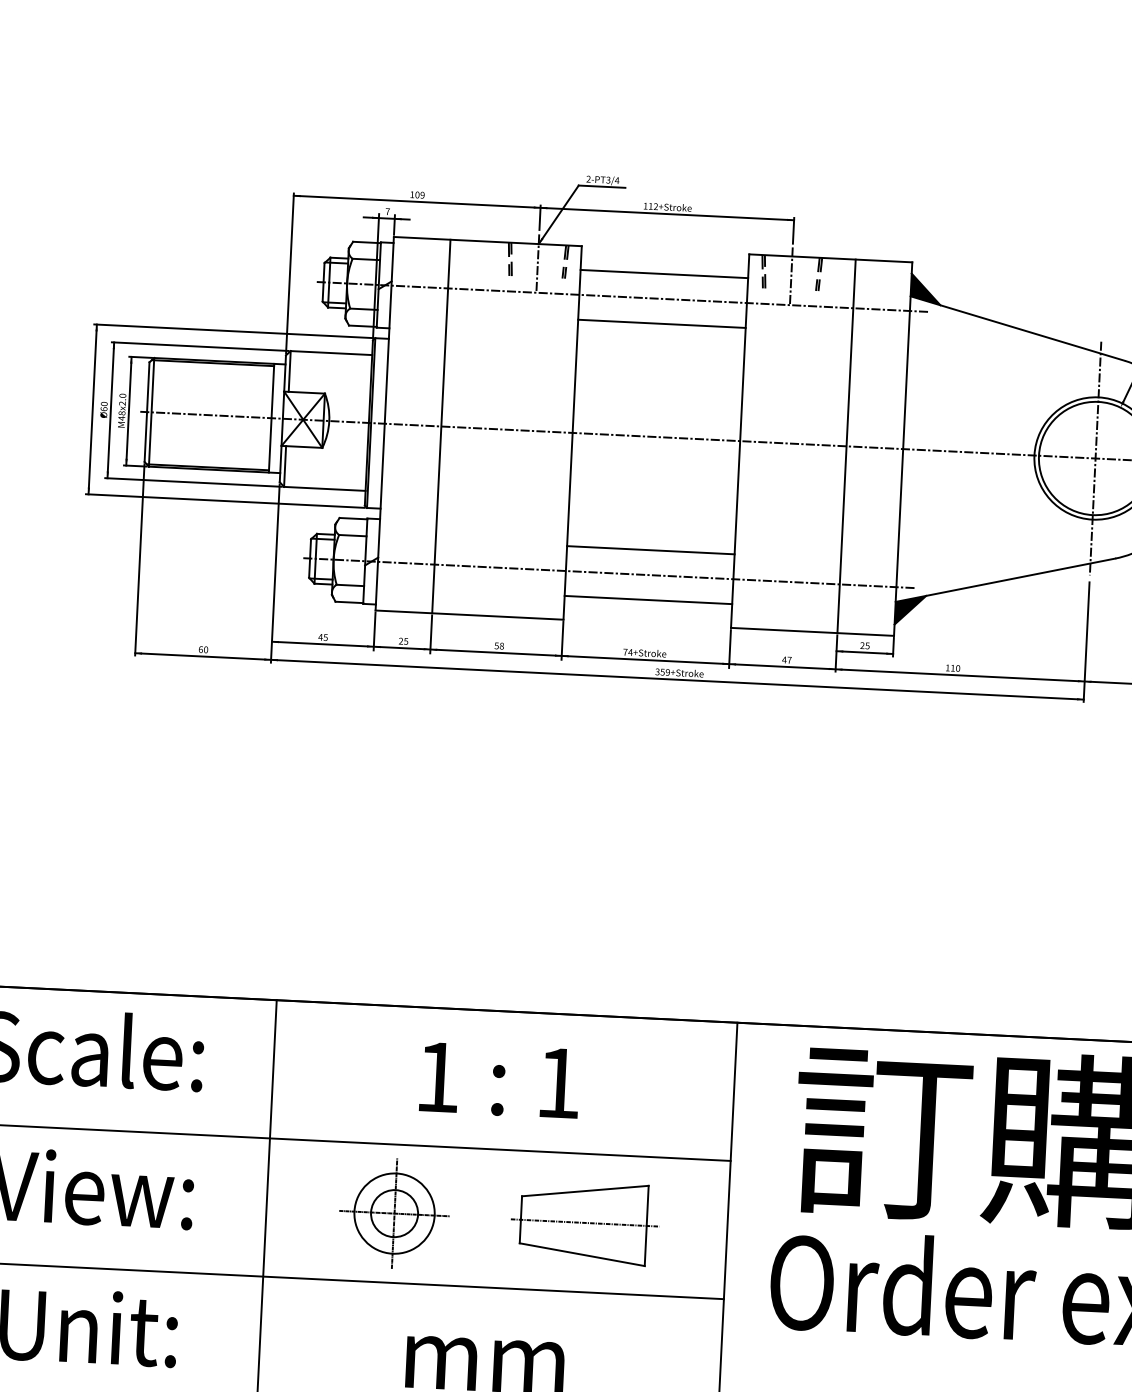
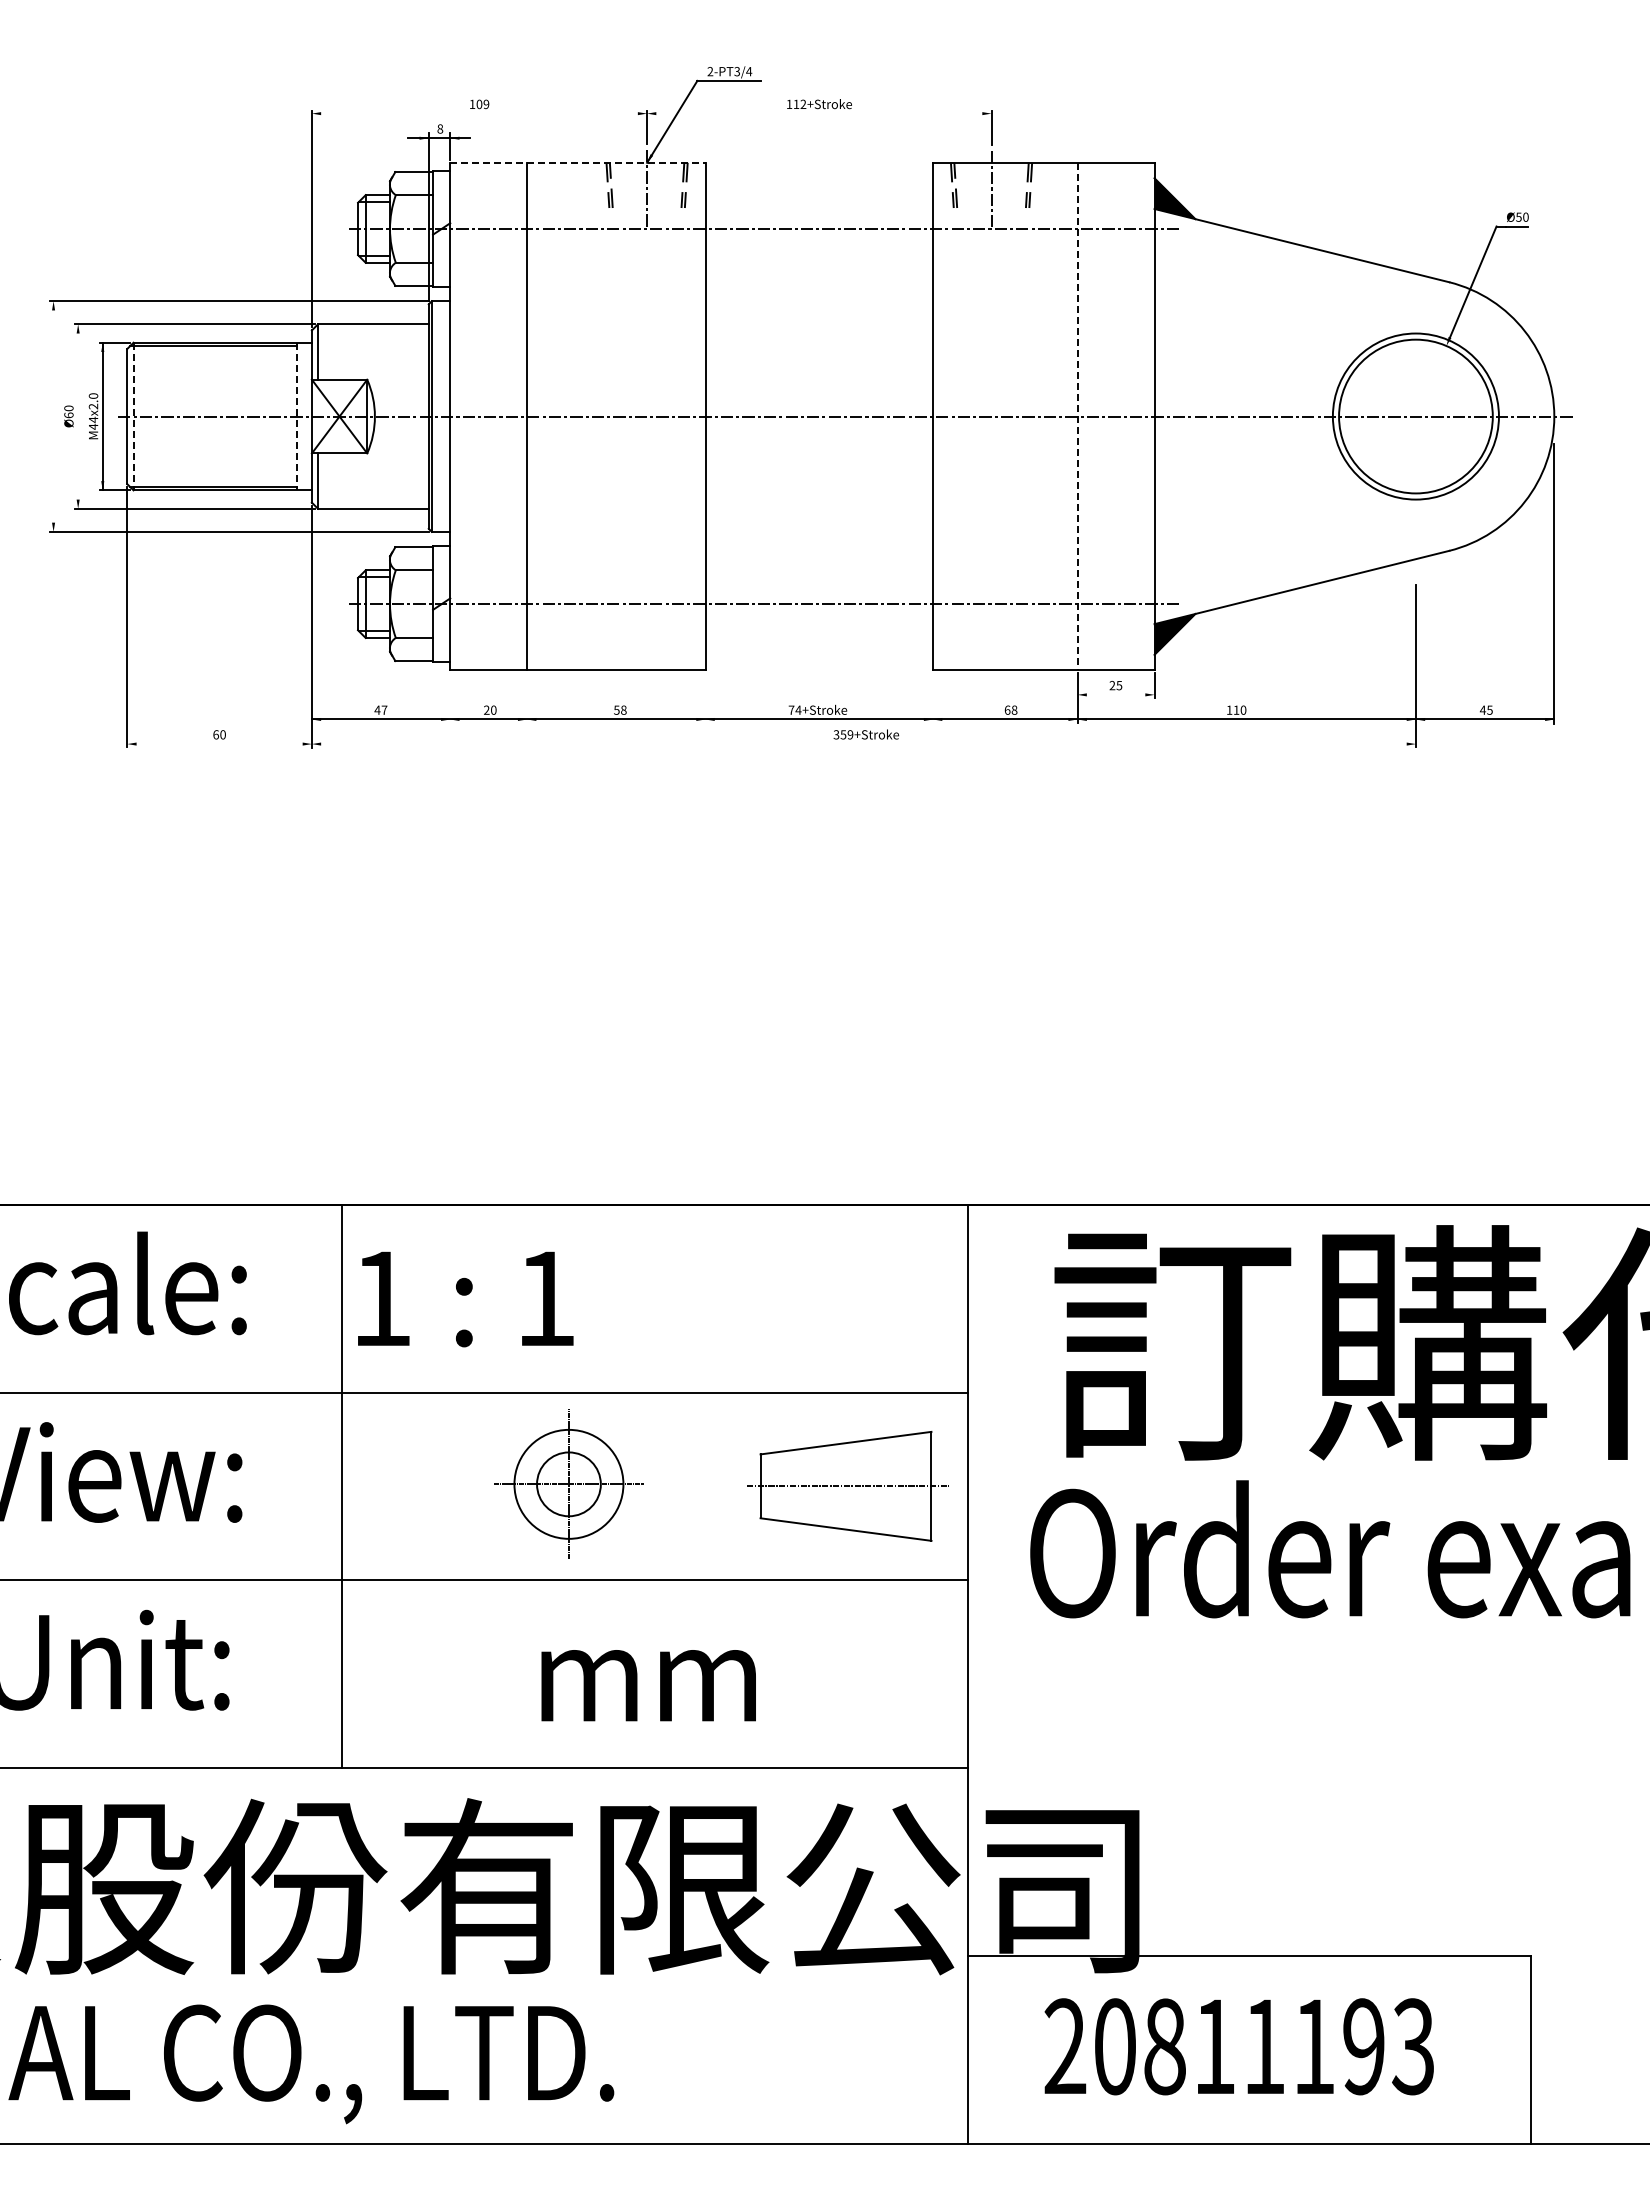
line: (543, 207) -> (651, 113), removed
text: (387, 211) -> (440, 128), 7 -> 8
line: (487, 241) -> (577, 162), solid -> dashed
line: (664, 274) -> (819, 195), removed
line: (662, 323) -> (819, 262), removed
line: (92, 409) -> (53, 416), removed
line: (111, 410) -> (78, 416), removed
line: (151, 412) -> (133, 416), solid -> dashed
text: (122, 413) -> (93, 419), M48x2.0 -> M44x2.0
line: (271, 418) -> (296, 416), solid -> dashed
line: (846, 446) -> (1077, 416), solid -> dashed
line: (1095, 458) -> (1415, 416), removed
line: (650, 550) -> (819, 570), removed
line: (648, 599) -> (819, 637), removed
line: (374, 631) -> (450, 698), removed
line: (431, 634) -> (527, 698), removed
text: (325, 637) -> (384, 709), 45 -> 47
text: (406, 640) -> (493, 709), 25 -> 20
line: (562, 640) -> (705, 698), removed
line: (730, 648) -> (933, 698), removed
line: (864, 652) -> (1115, 694), removed
text: (786, 659) -> (1010, 709), 47 -> 68
line: (609, 676) -> (771, 744), removed
text: (499, 1080) -> (465, 1299), moved
part: (394, 1212) -> (568, 1483), moved
part: (584, 1223) -> (847, 1486), moved

